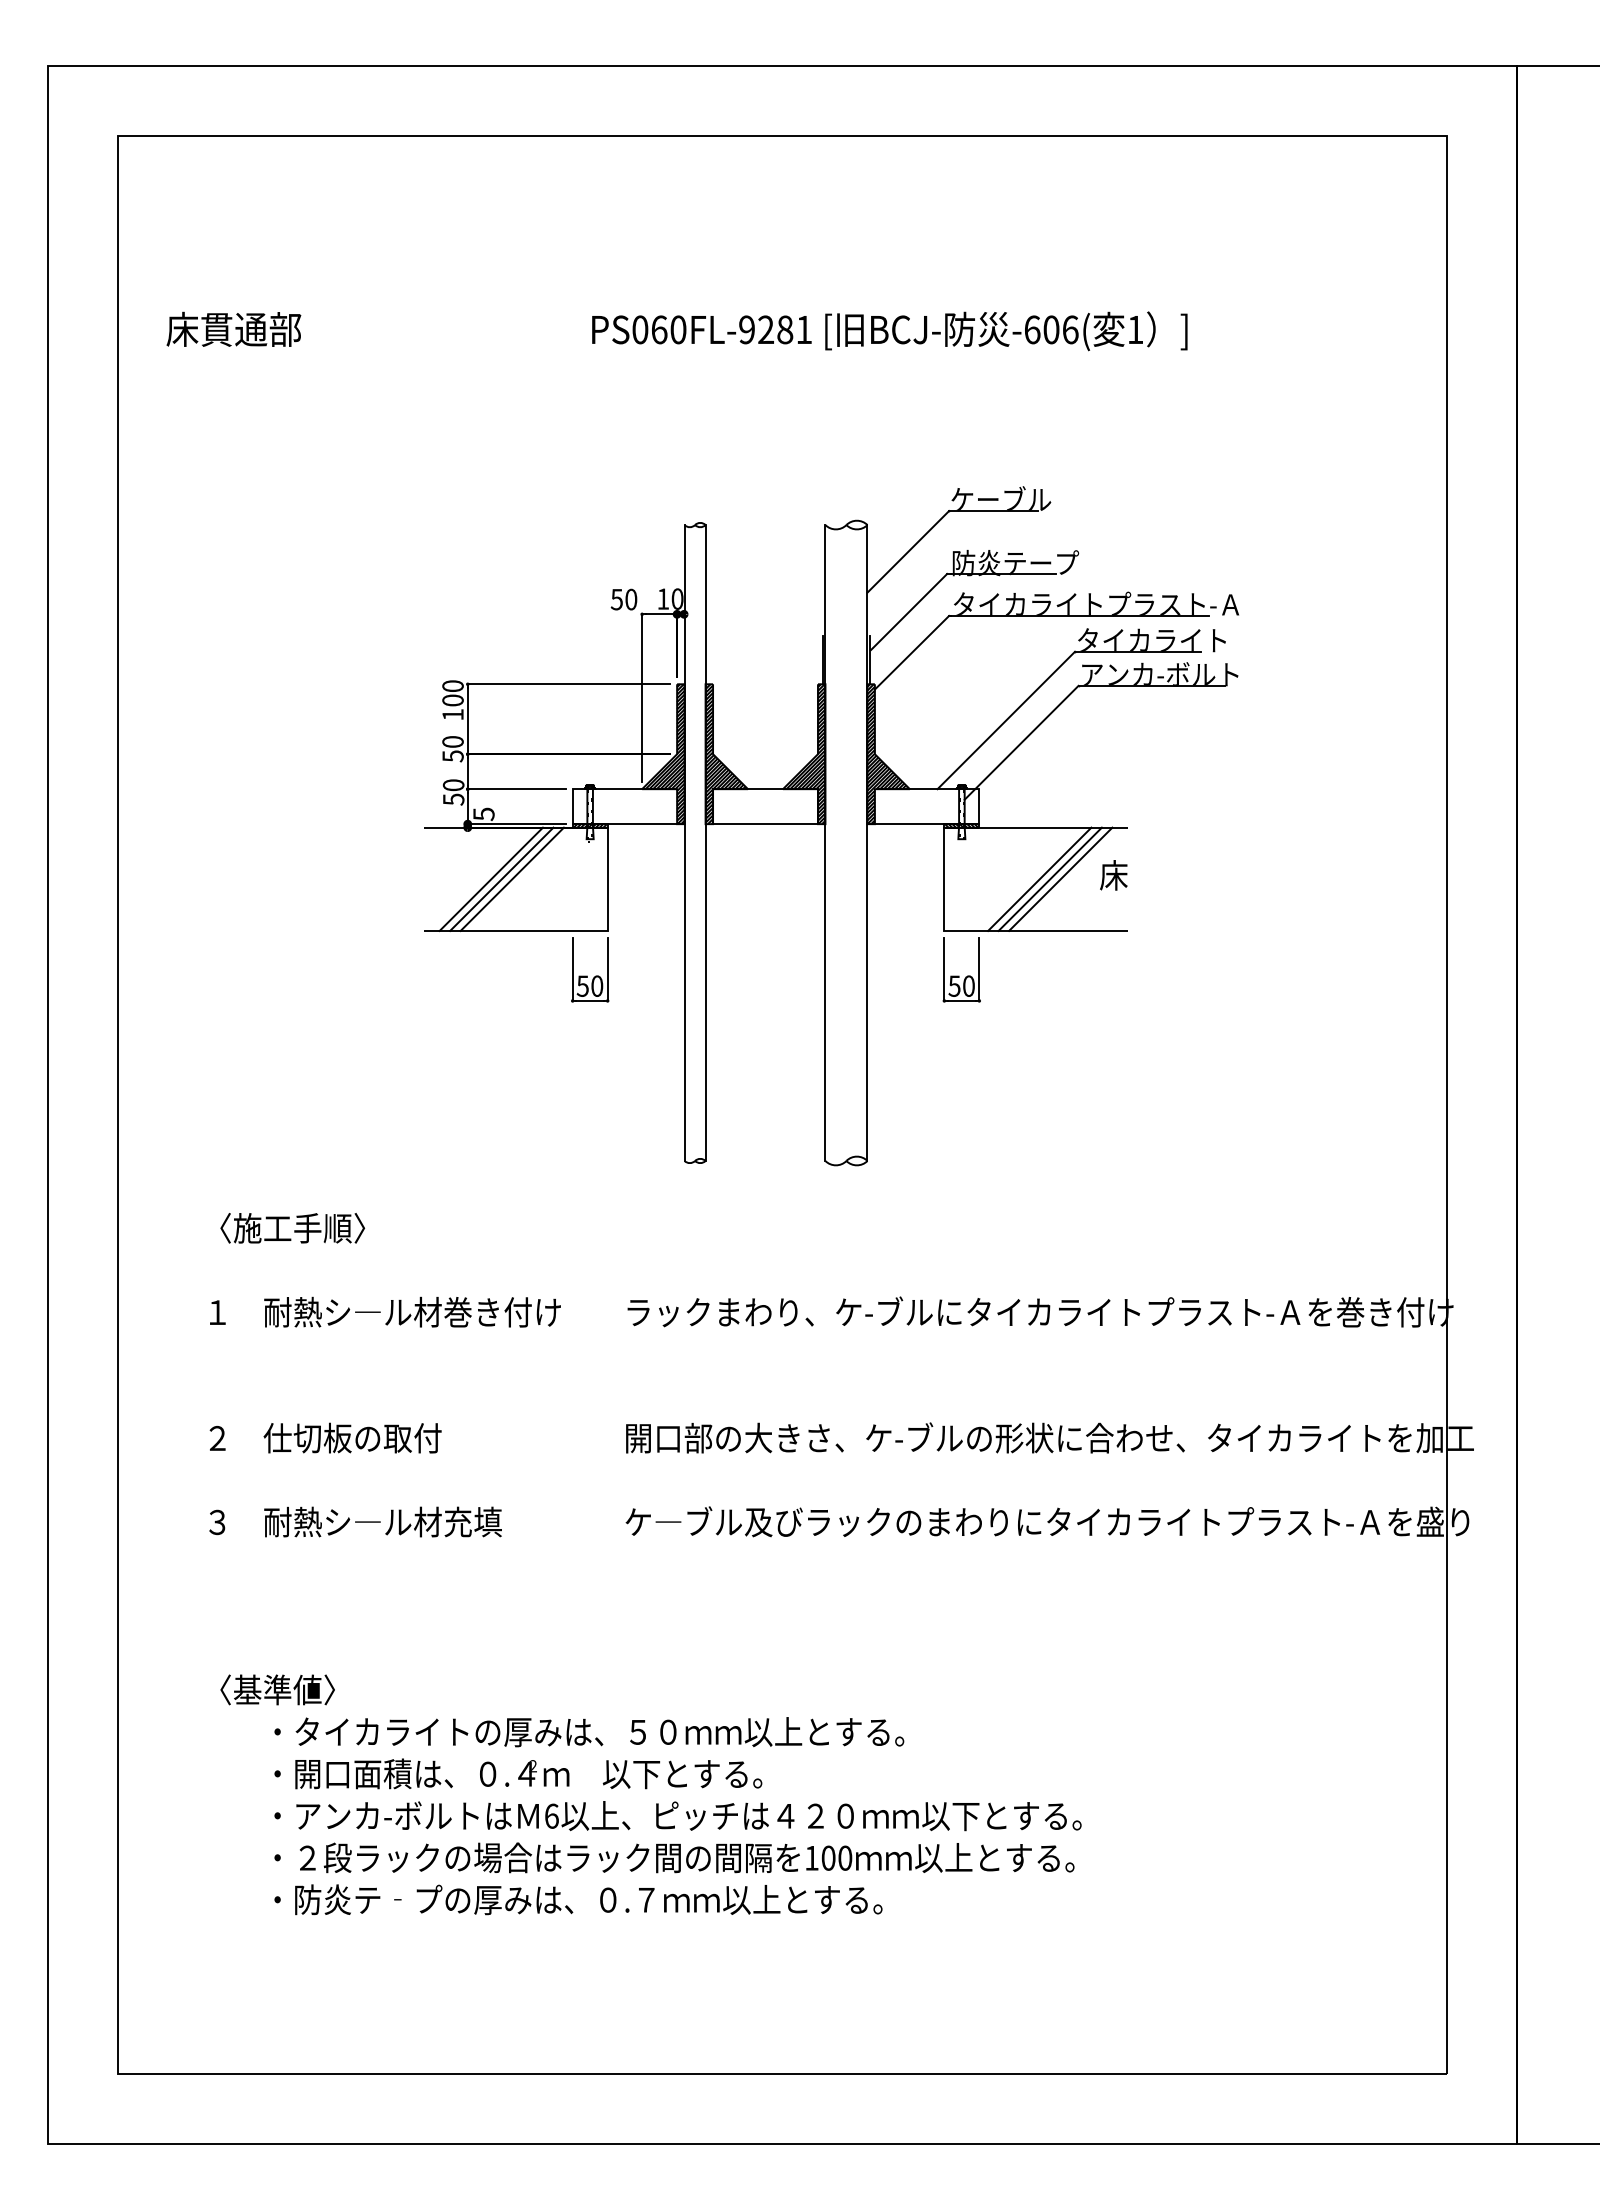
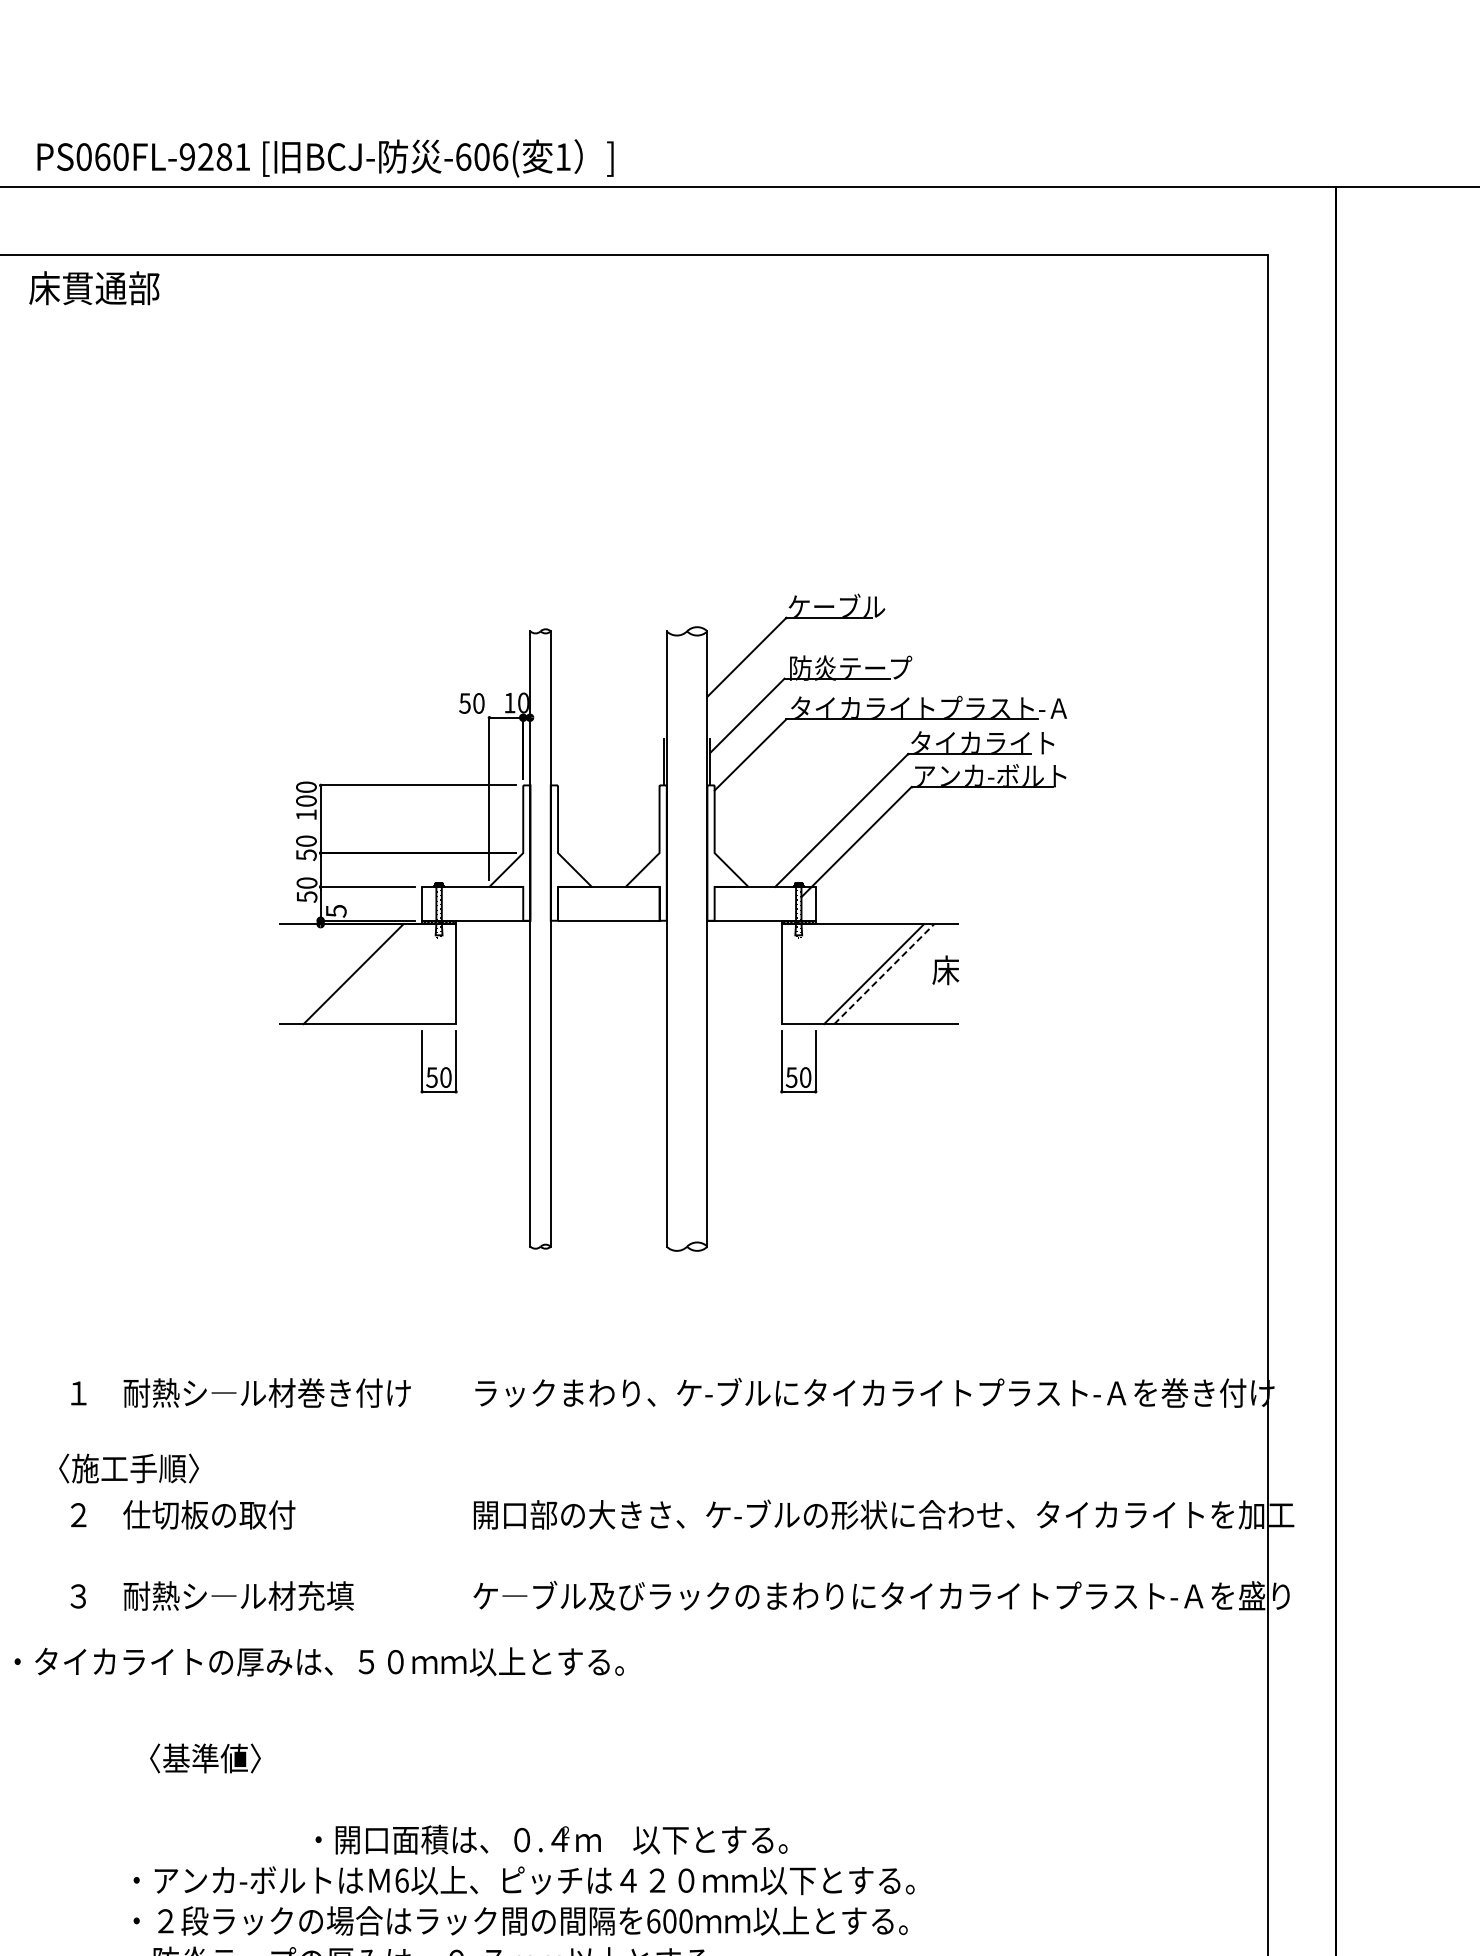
text: (233, 328) -> (94, 287), moved
text: (889, 331) -> (325, 158), moved
hatch: (664, 754) -> (511, 853), removed
hatch: (726, 754) -> (571, 853), removed
hatch: (805, 754) -> (647, 853), removed
hatch: (888, 754) -> (727, 853), removed
line: (490, 878) -> (342, 973), removed
line: (511, 878) -> (362, 973), removed
line: (1050, 878) -> (884, 973), solid -> dashed
line: (1060, 878) -> (894, 973), removed
text: (292, 1228) -> (128, 1468), moved
text: (277, 1689) -> (205, 1758), moved
text: (589, 1732) -> (319, 1662), moved
text: (518, 1773) -> (551, 1839), moved
text: (811, 1857) -> (653, 1920), 100 -> 600

